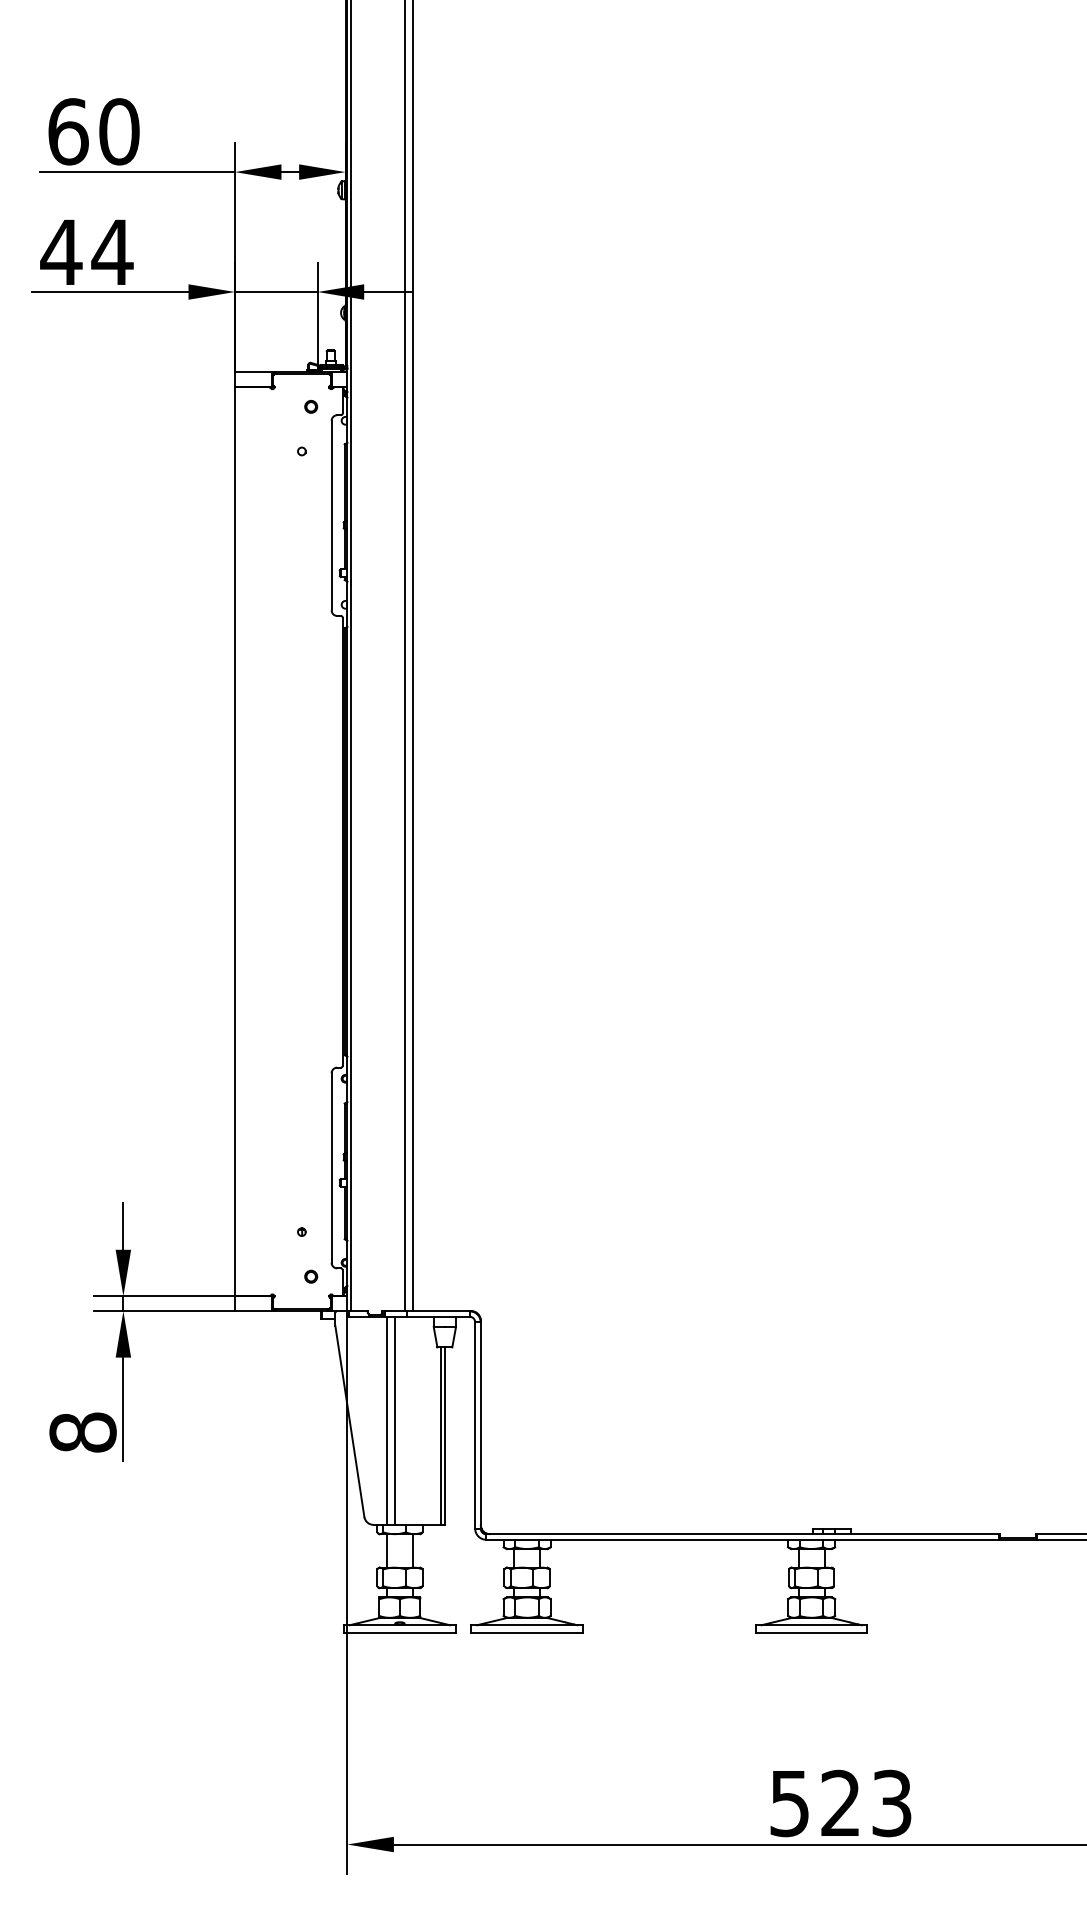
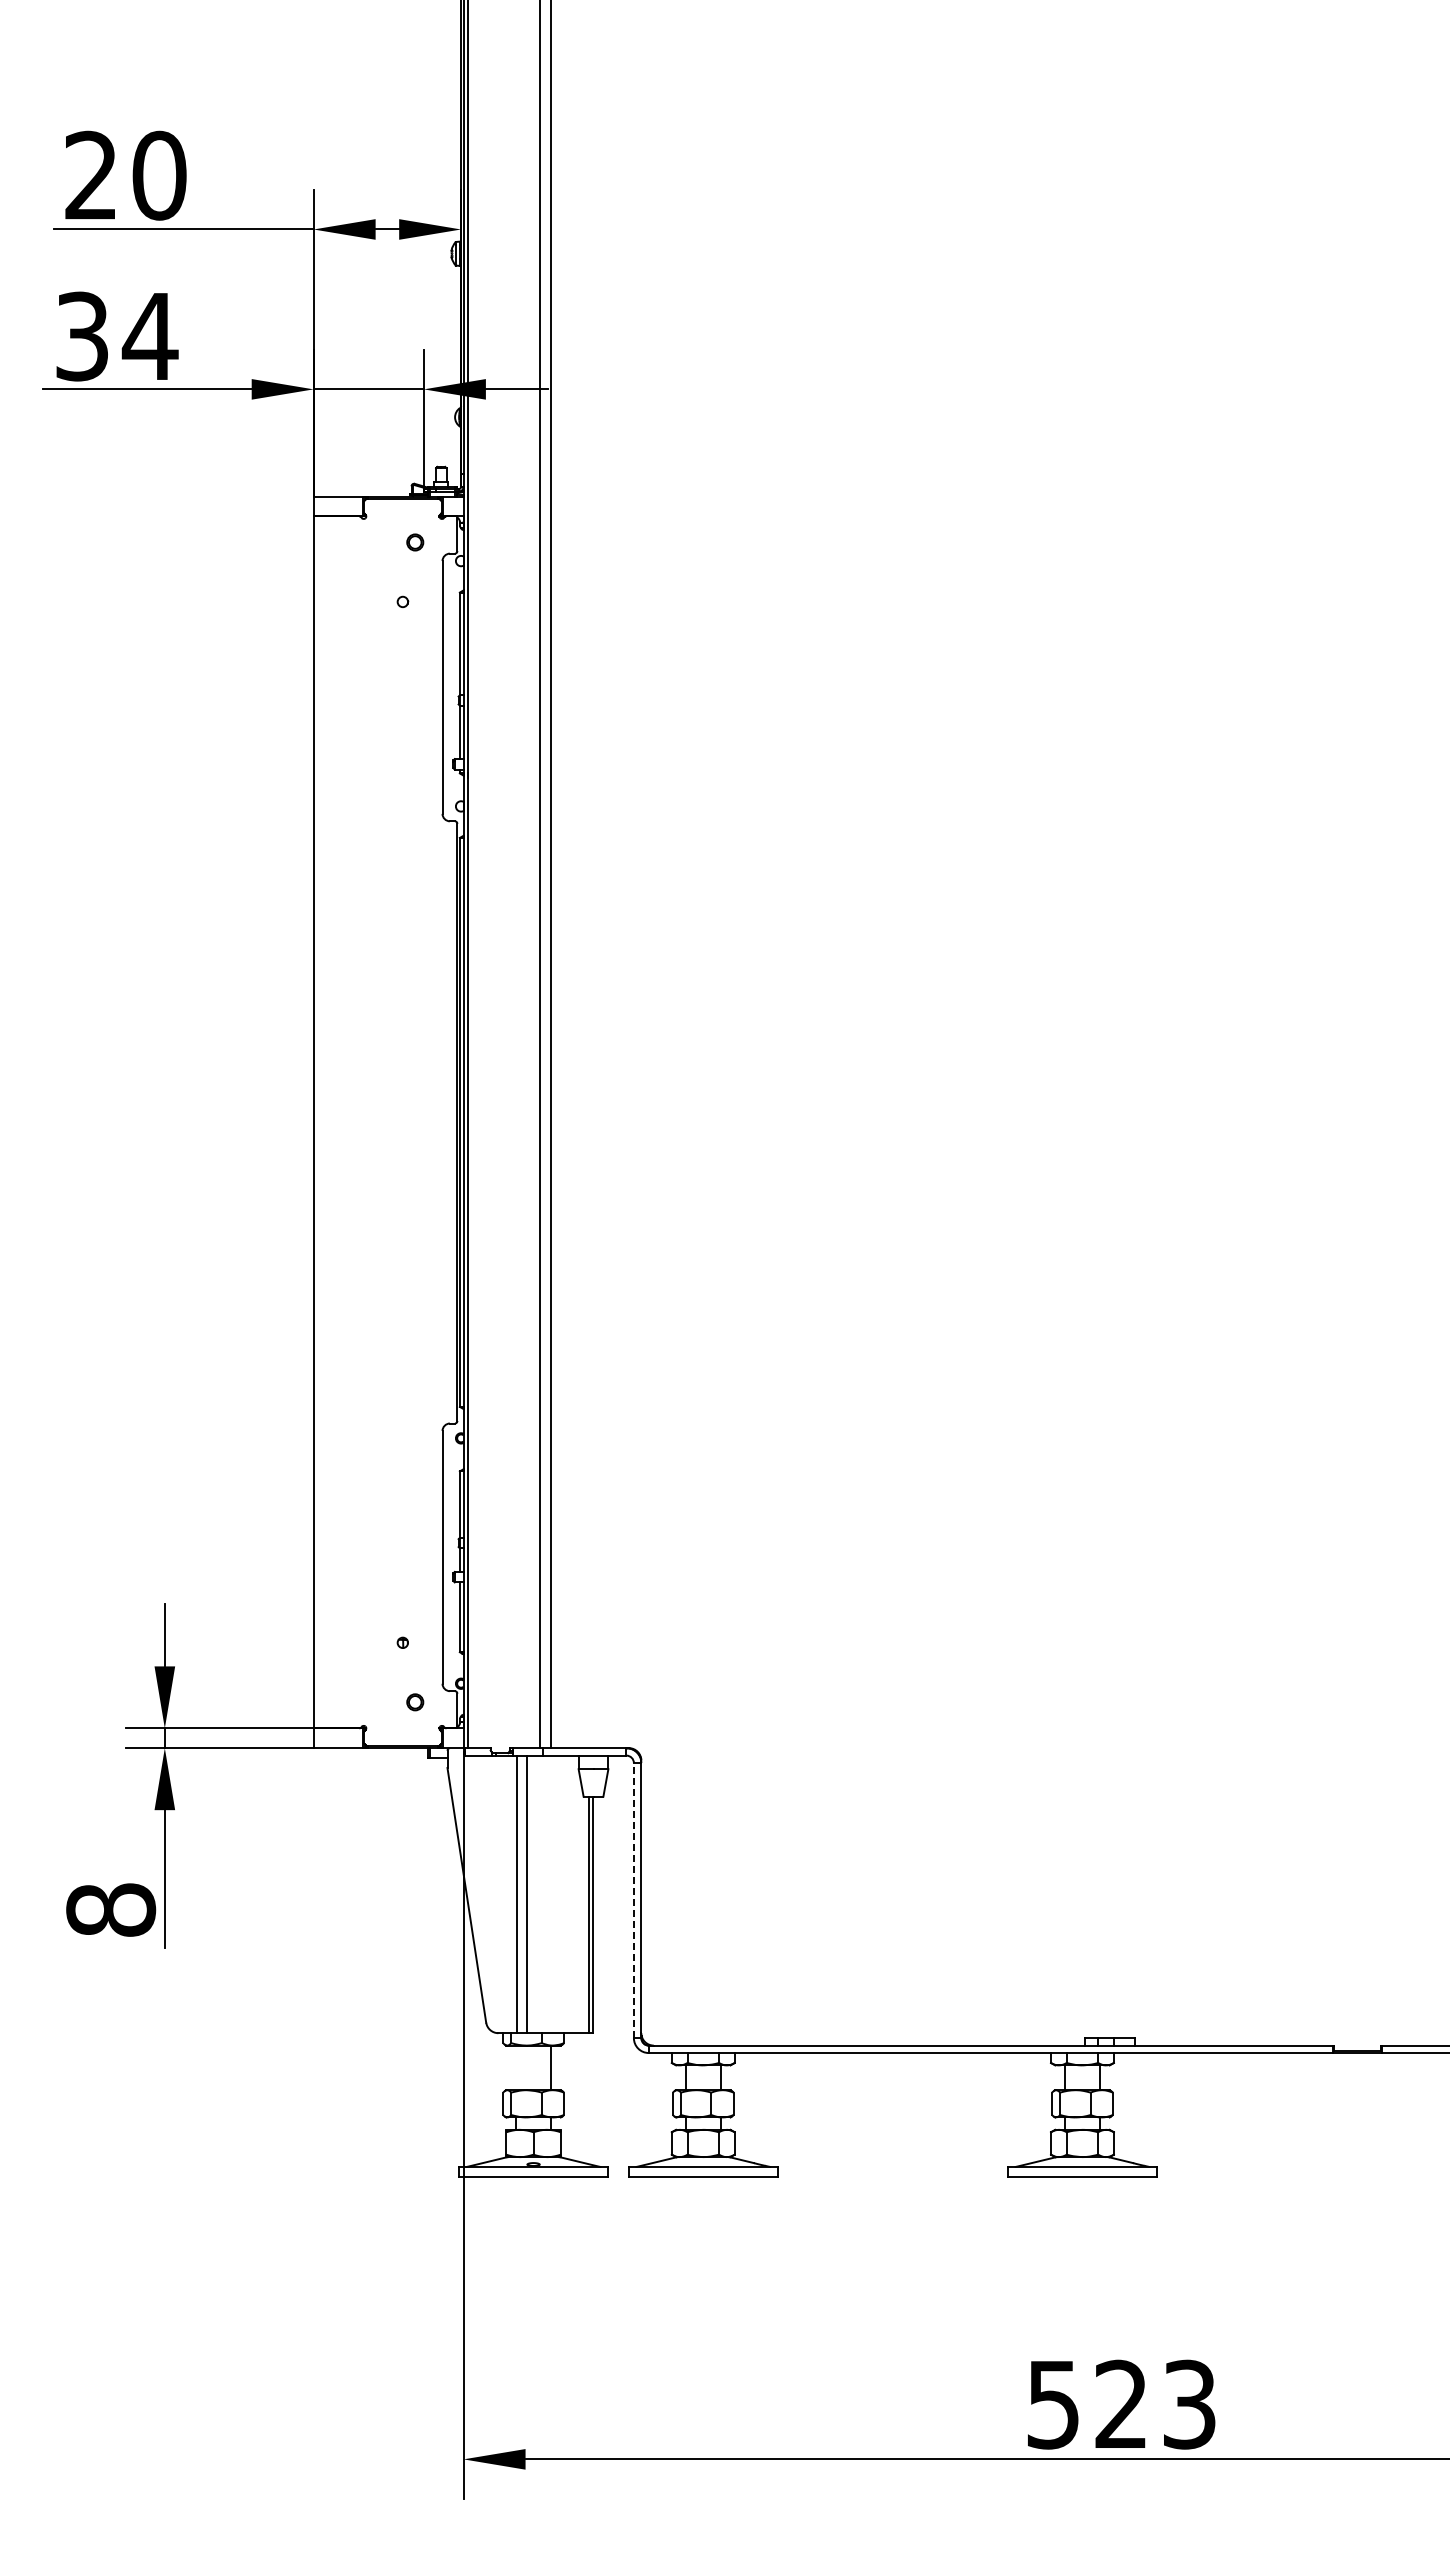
text: (68, 131) -> (91, 175), 60 -> 20
text: (60, 252) -> (81, 336), 44 -> 34
line: (474, 1425) -> (633, 1900), solid -> dashed
line: (387, 1550) -> (516, 2067), removed

